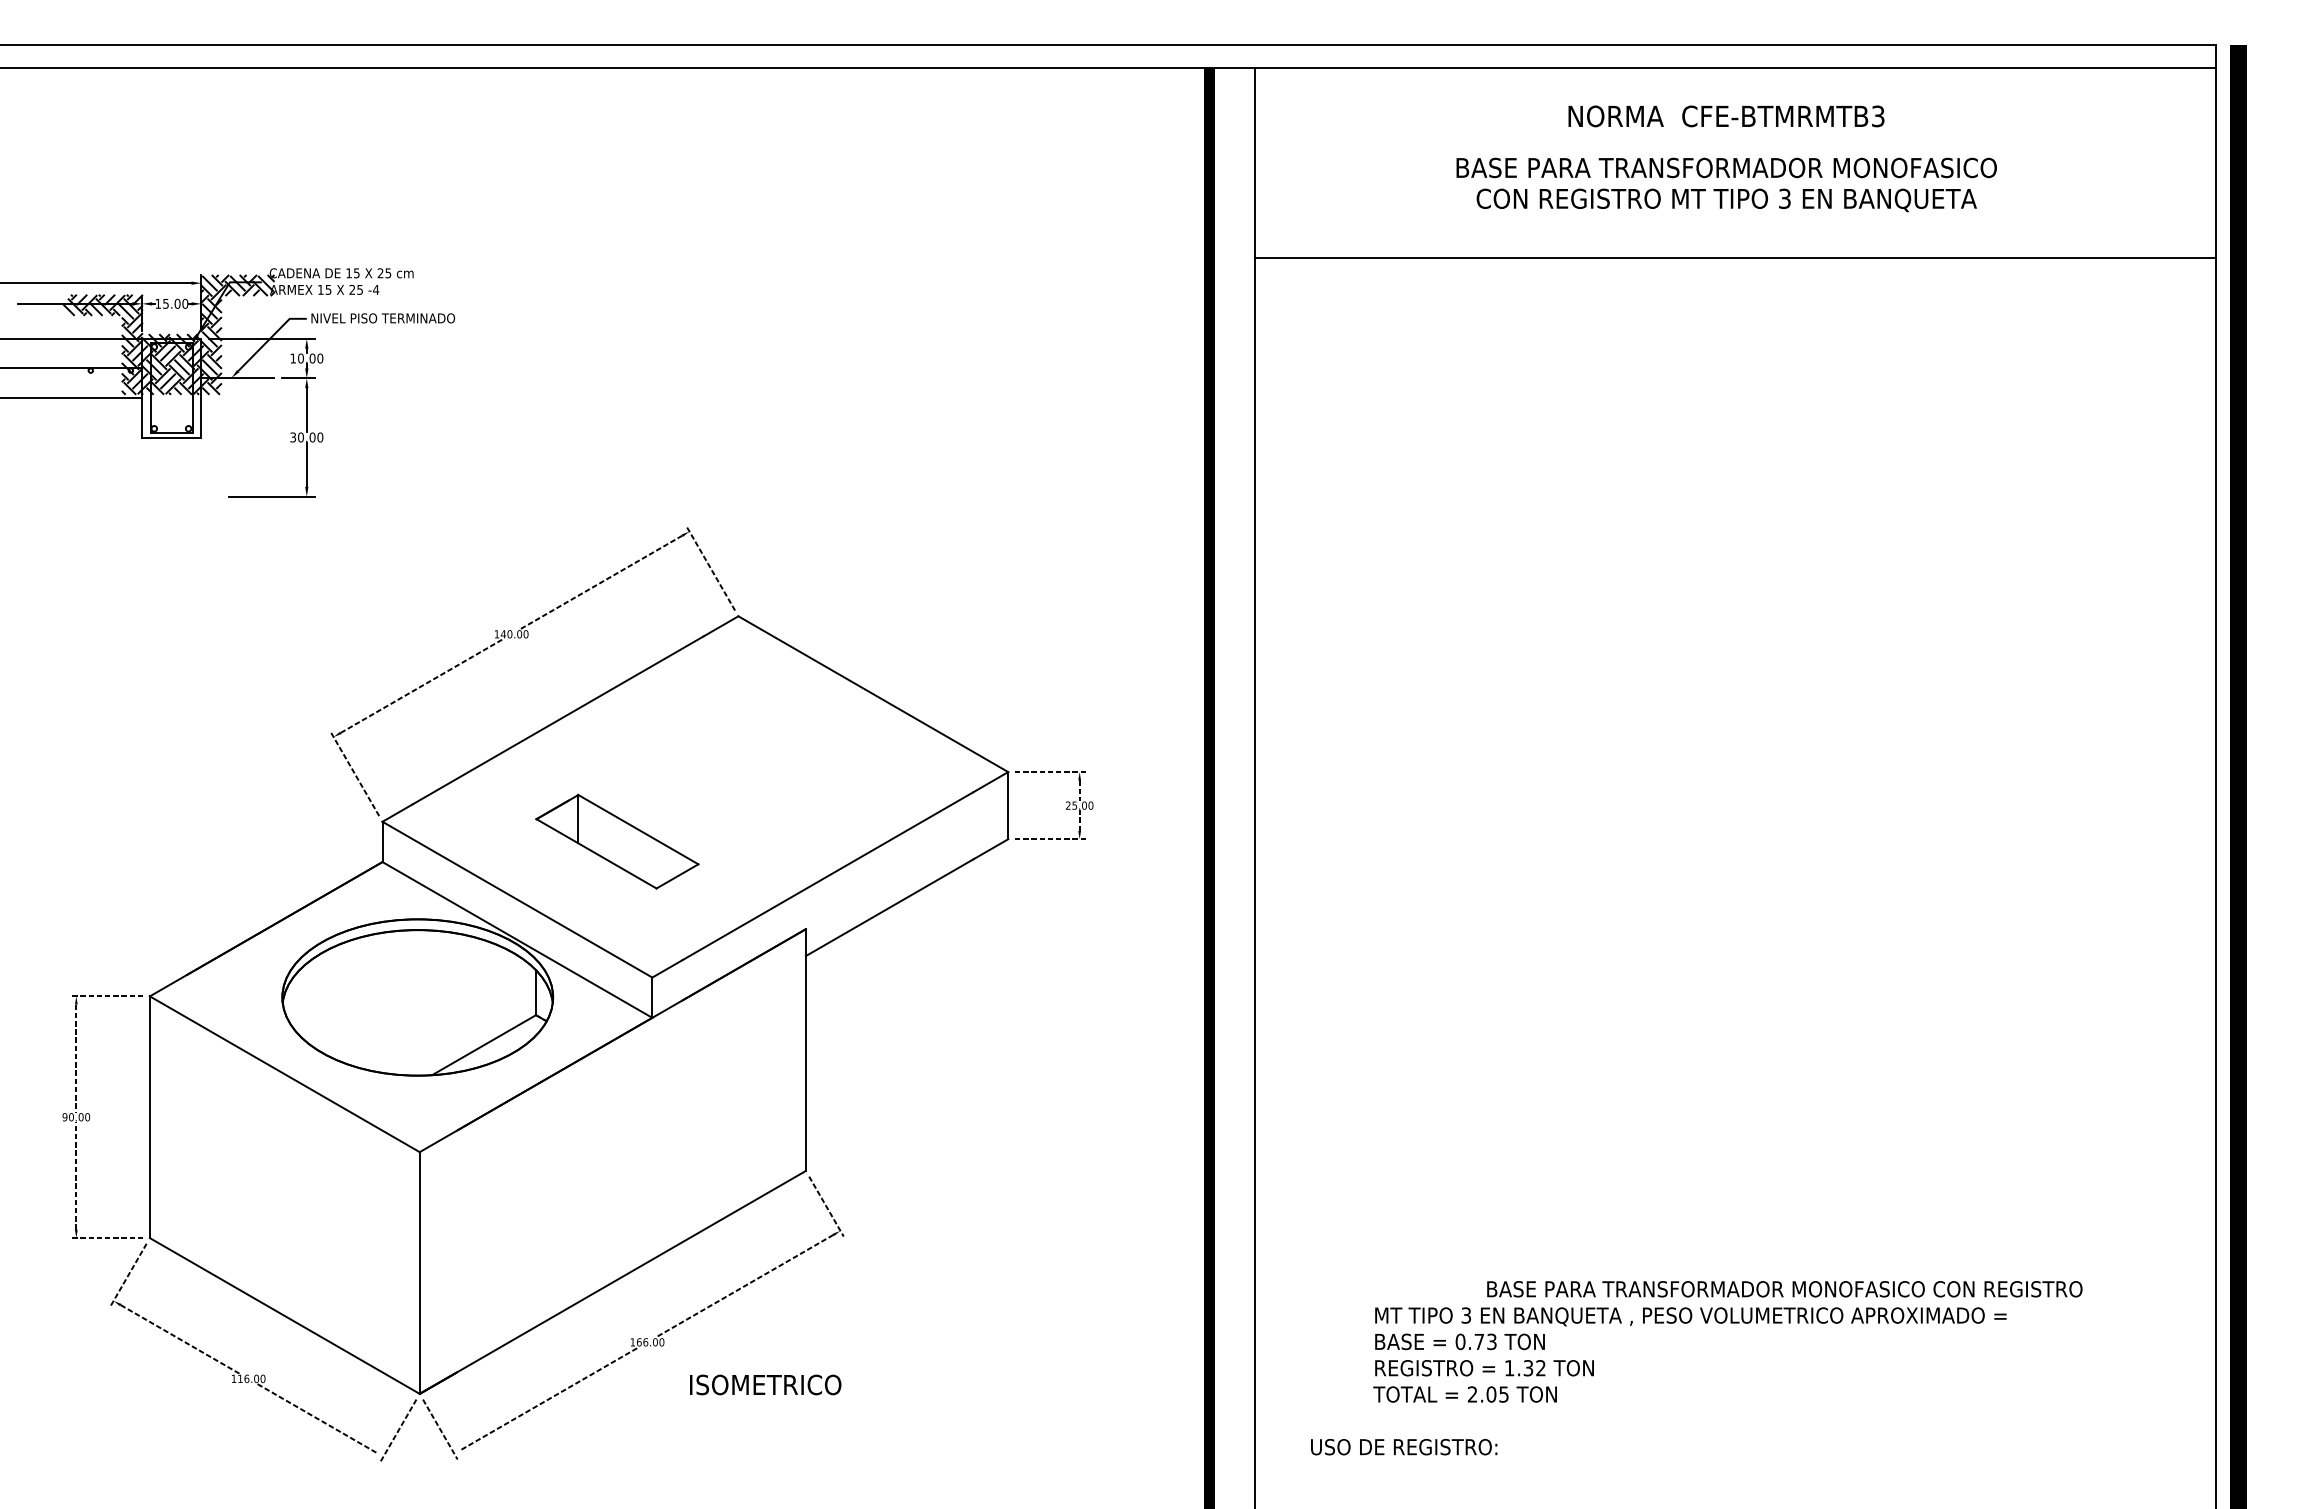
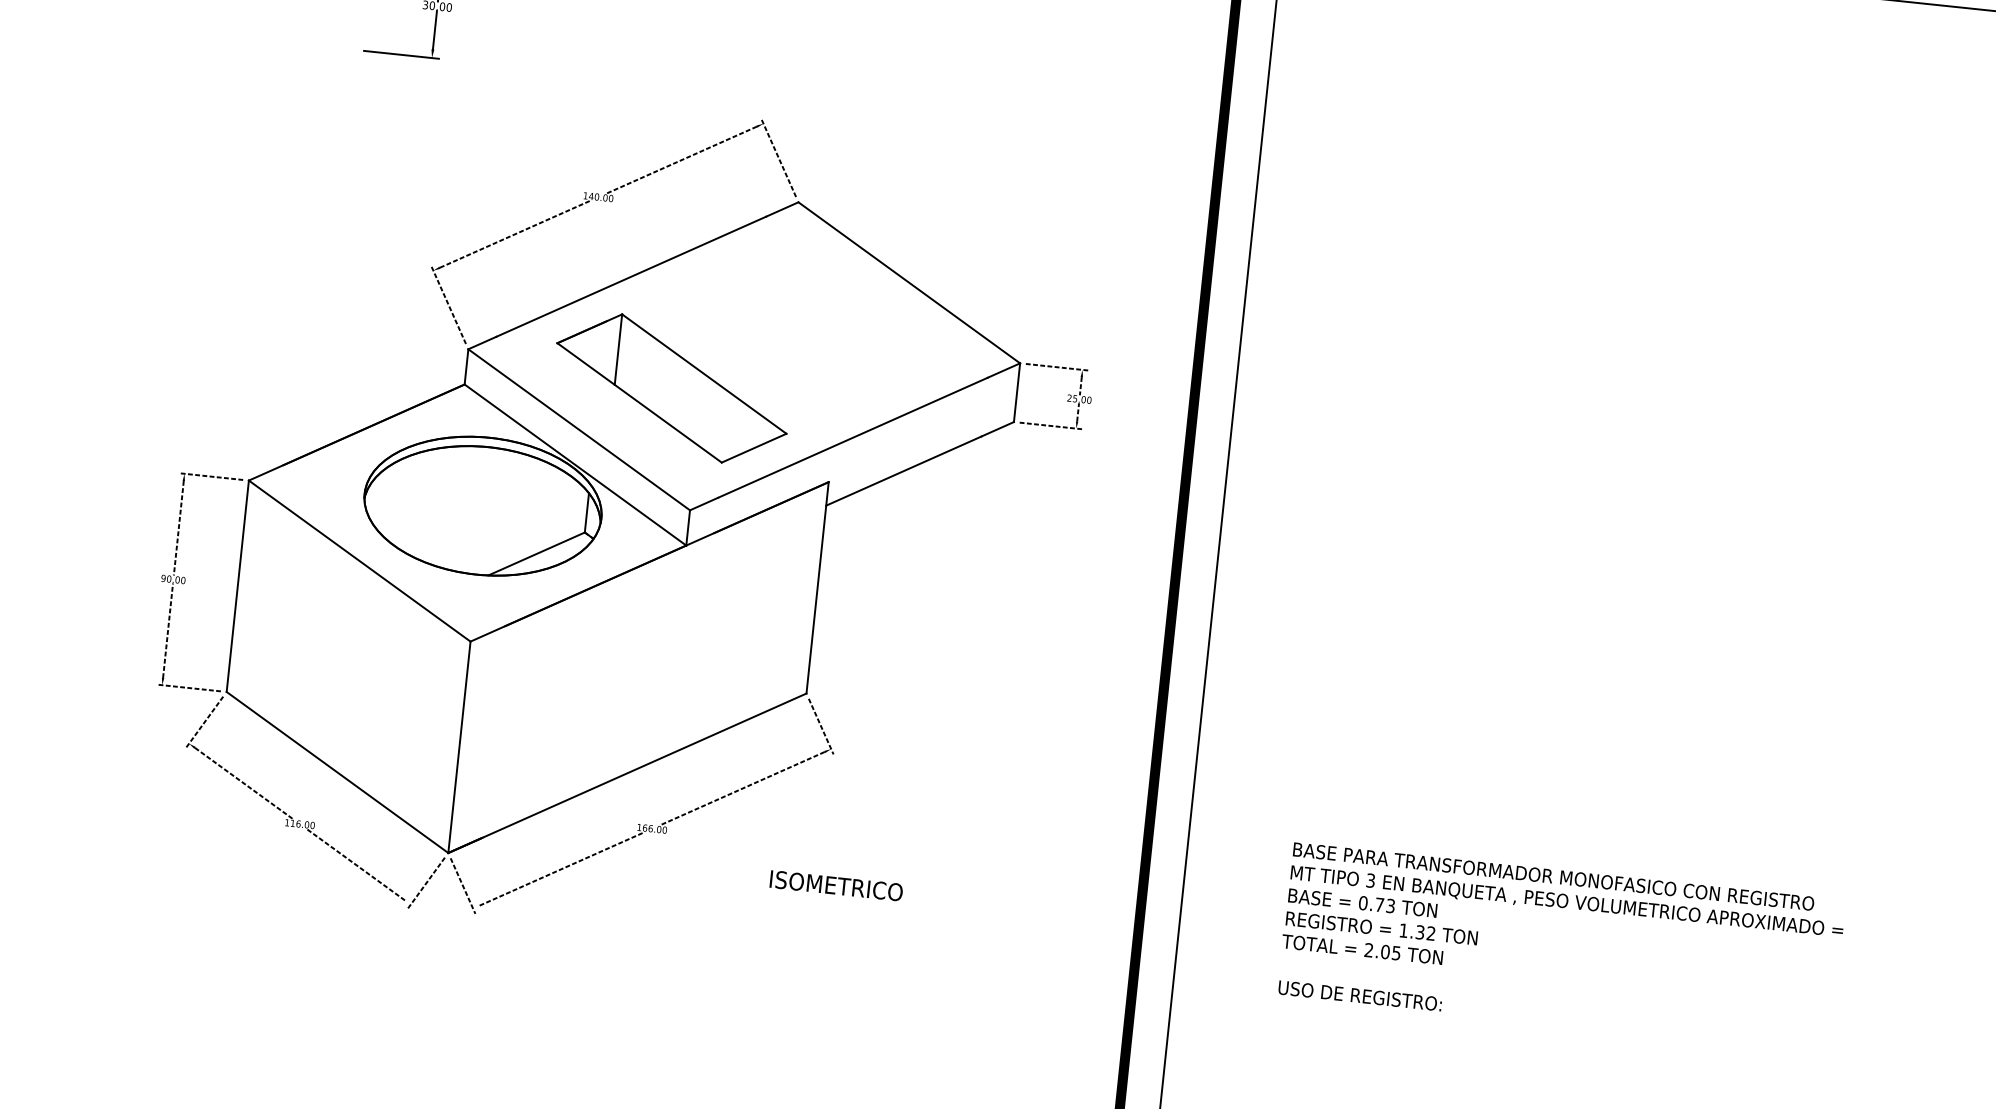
part: (617, 841) -> (672, 388), size x1.67
text: (1784, 1289) -> (1553, 876), moved
text: (765, 1384) -> (836, 885), moved
text: (1404, 1447) -> (1360, 996), moved

